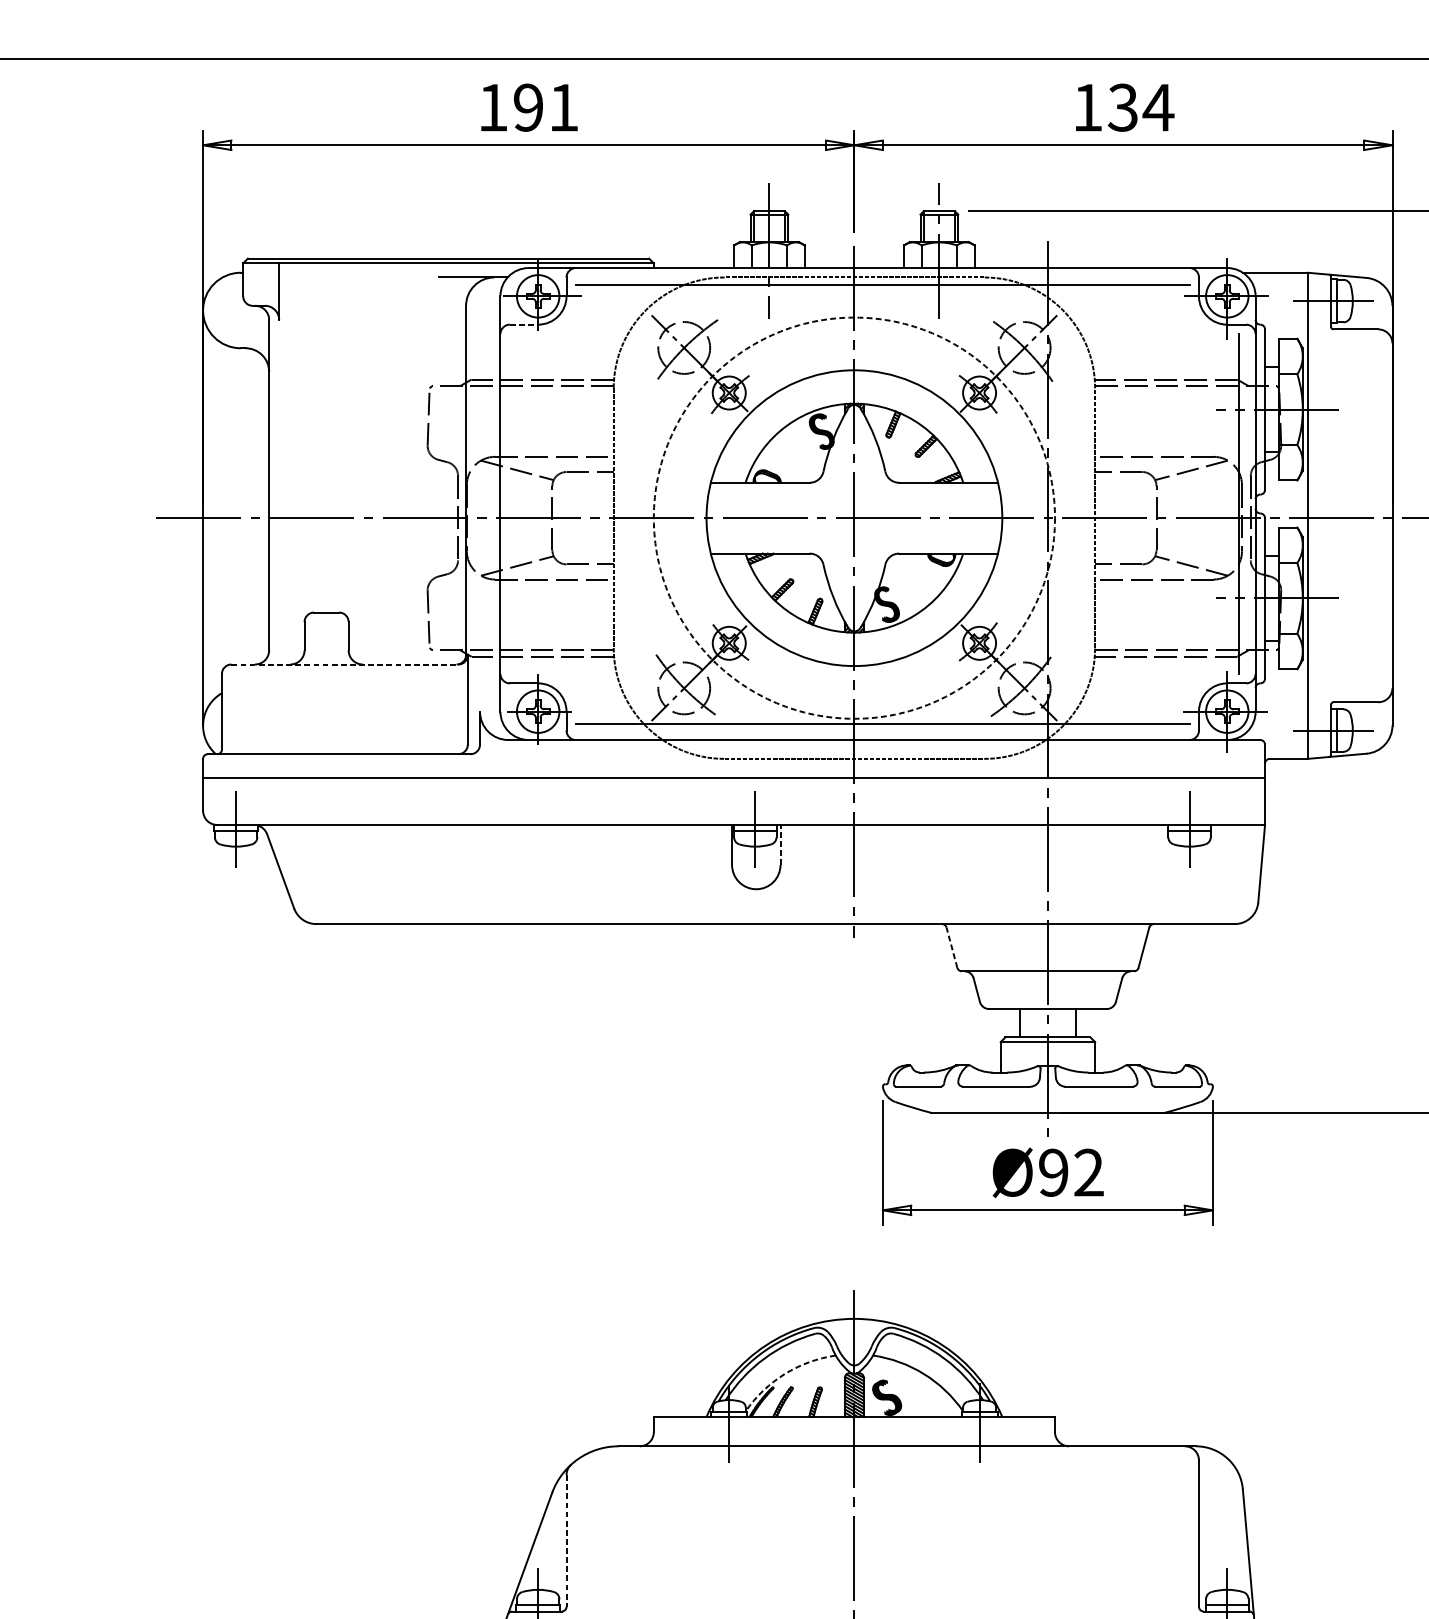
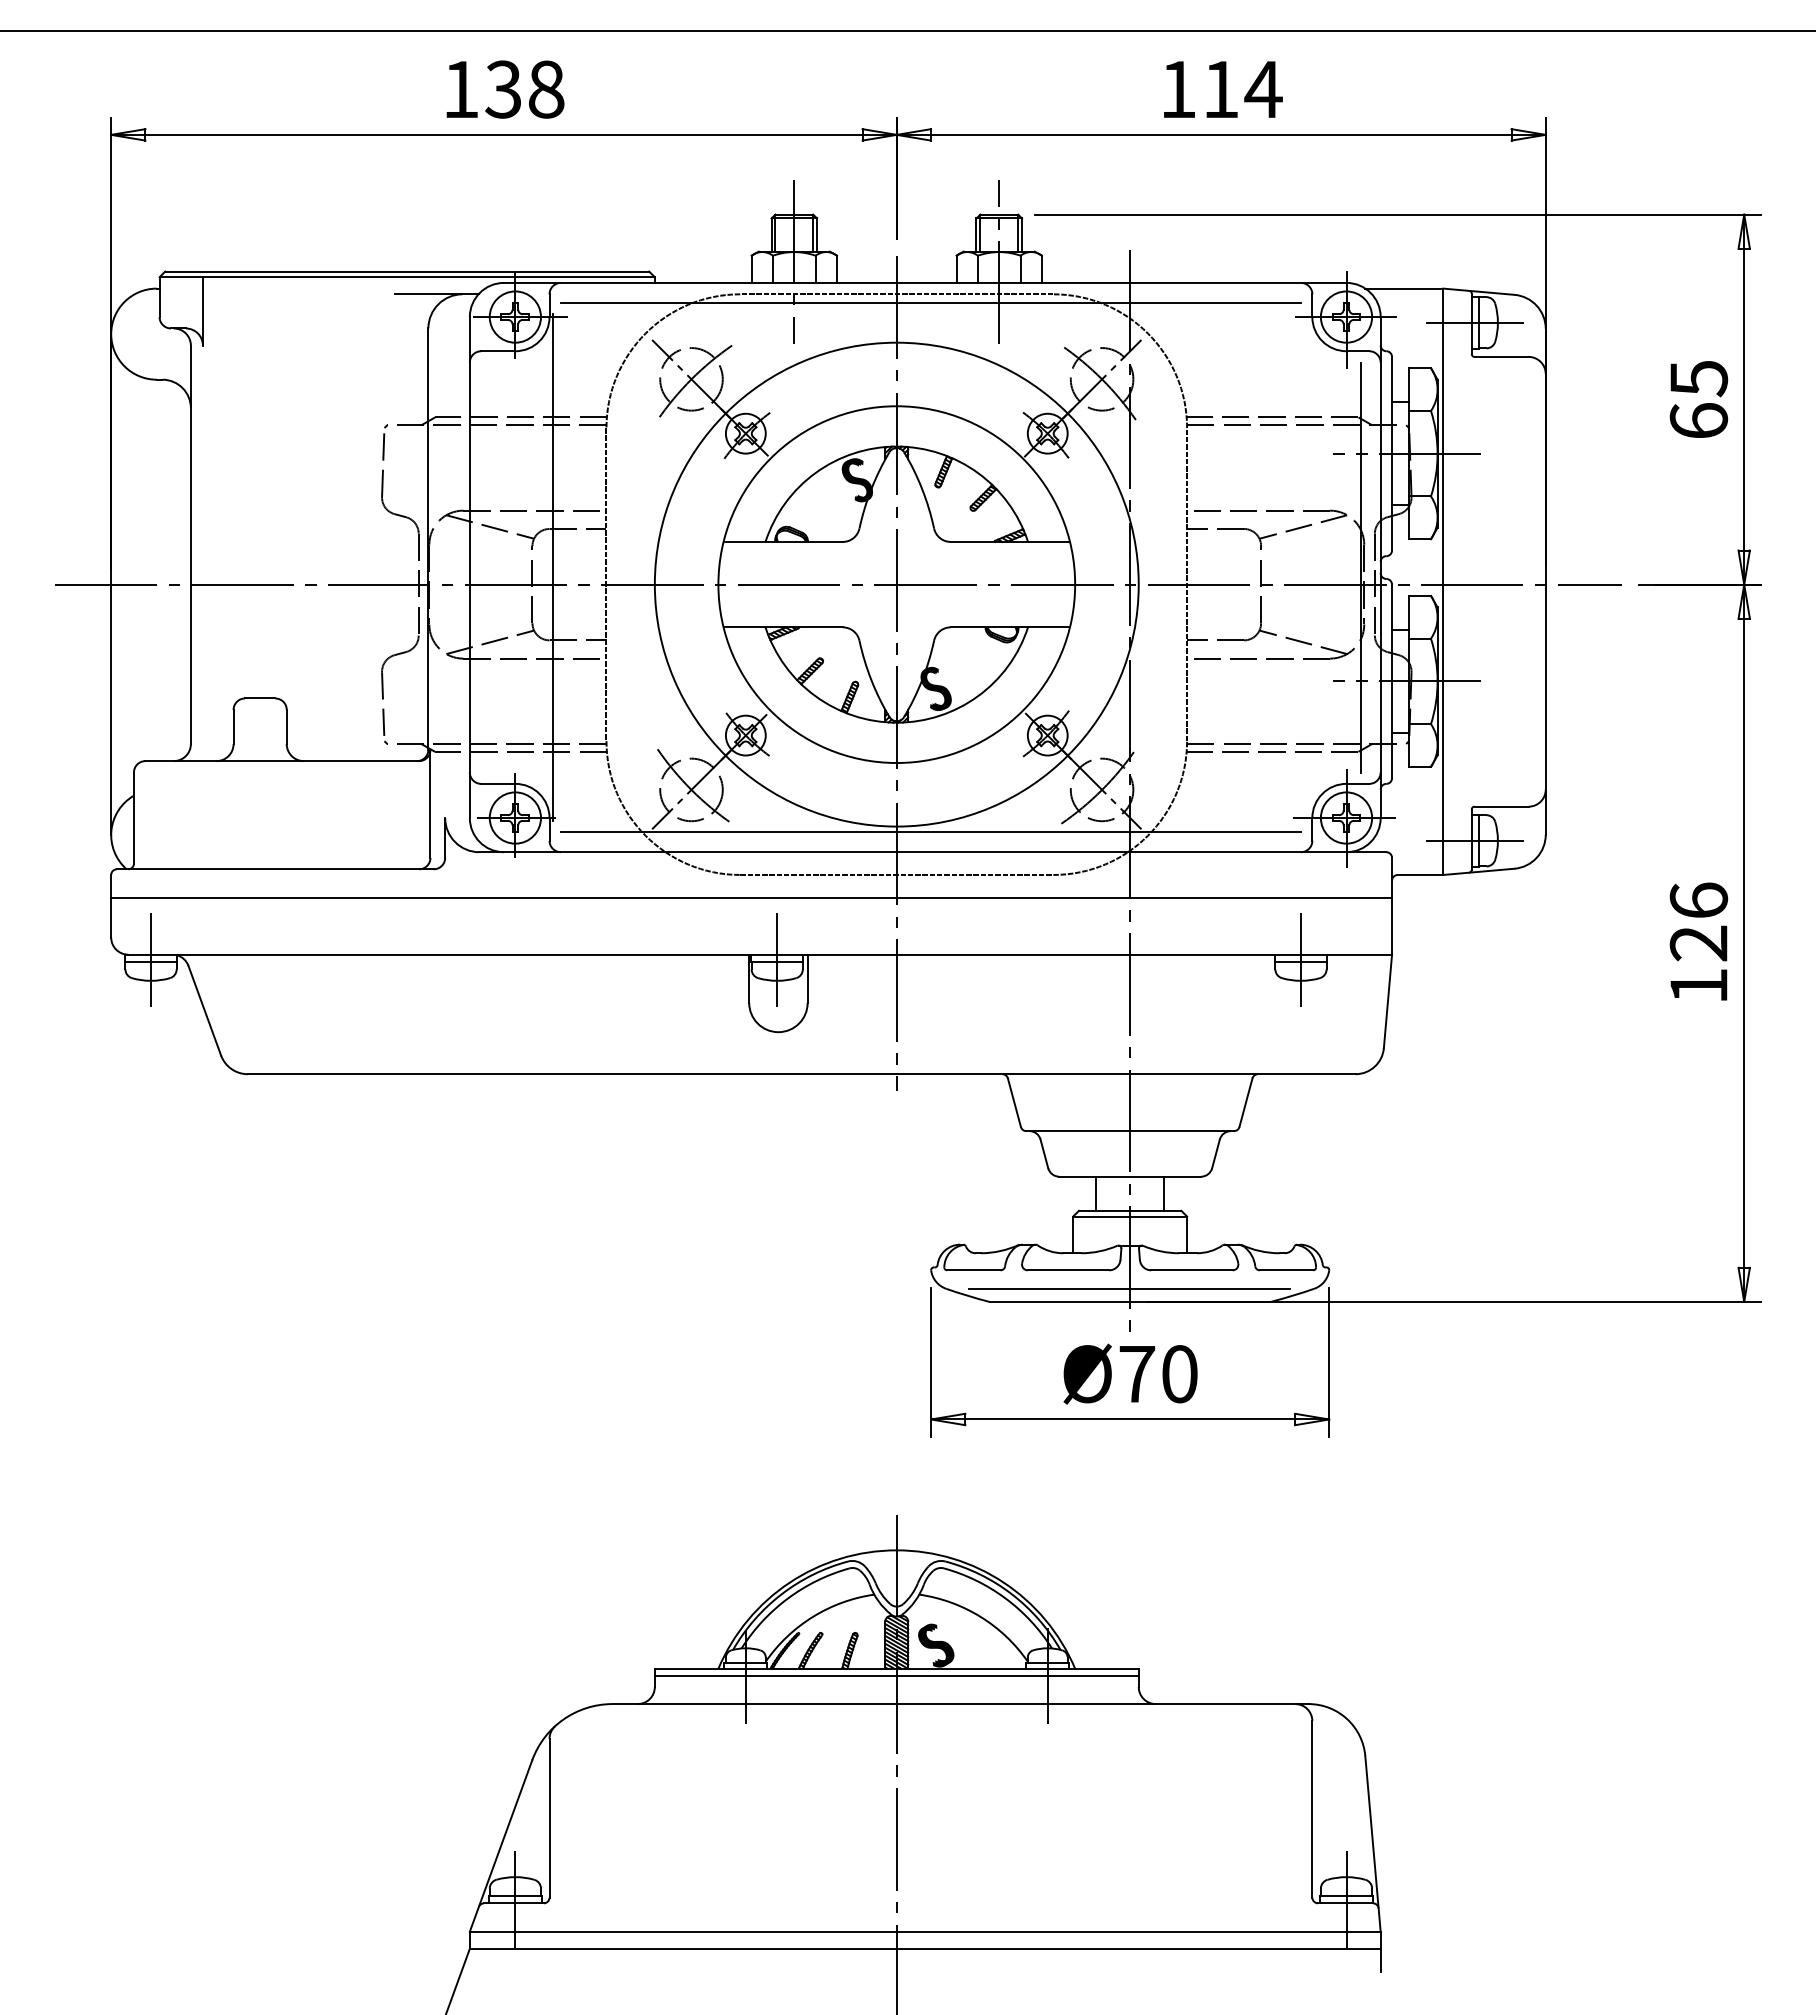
text: (545, 107) -> (524, 89), 191 -> 138
text: (1122, 107) -> (1220, 89), 134 -> 114
line: (524, 324) -> (498, 351), dashed -> solid
line: (568, 503) -> (552, 567), added
circle: (854, 518) -> (896, 584), dashed -> solid
line: (345, 664) -> (282, 761), dashed -> solid
line: (780, 844) -> (807, 978), dashed -> solid
line: (952, 947) -> (1014, 1102), dashed -> solid
line: (1047, 1102) -> (1129, 1289), added
text: (1071, 1173) -> (1158, 1374), Ø92 -> Ø70
arc: (785, 1373) -> (813, 1616), dashed -> solid
line: (854, 1422) -> (896, 1675), added
line: (566, 1541) -> (549, 1818), dashed -> solid

